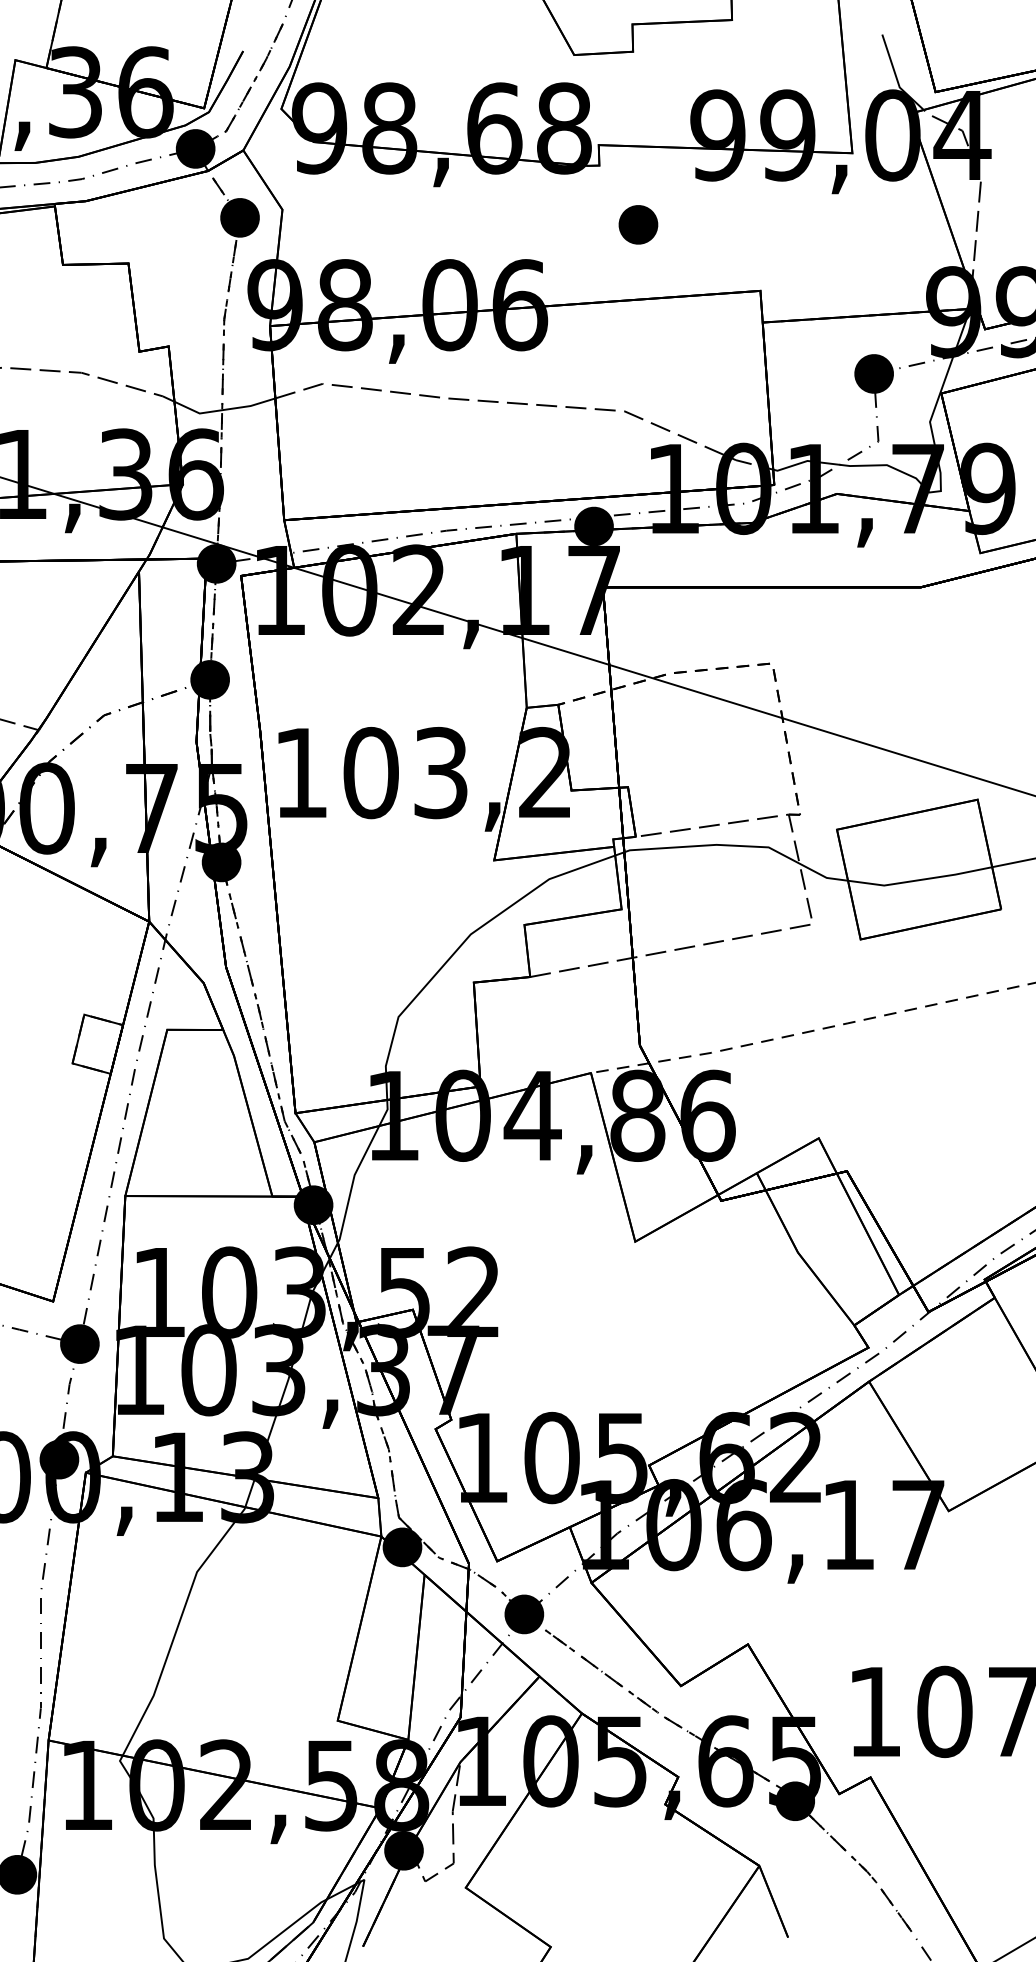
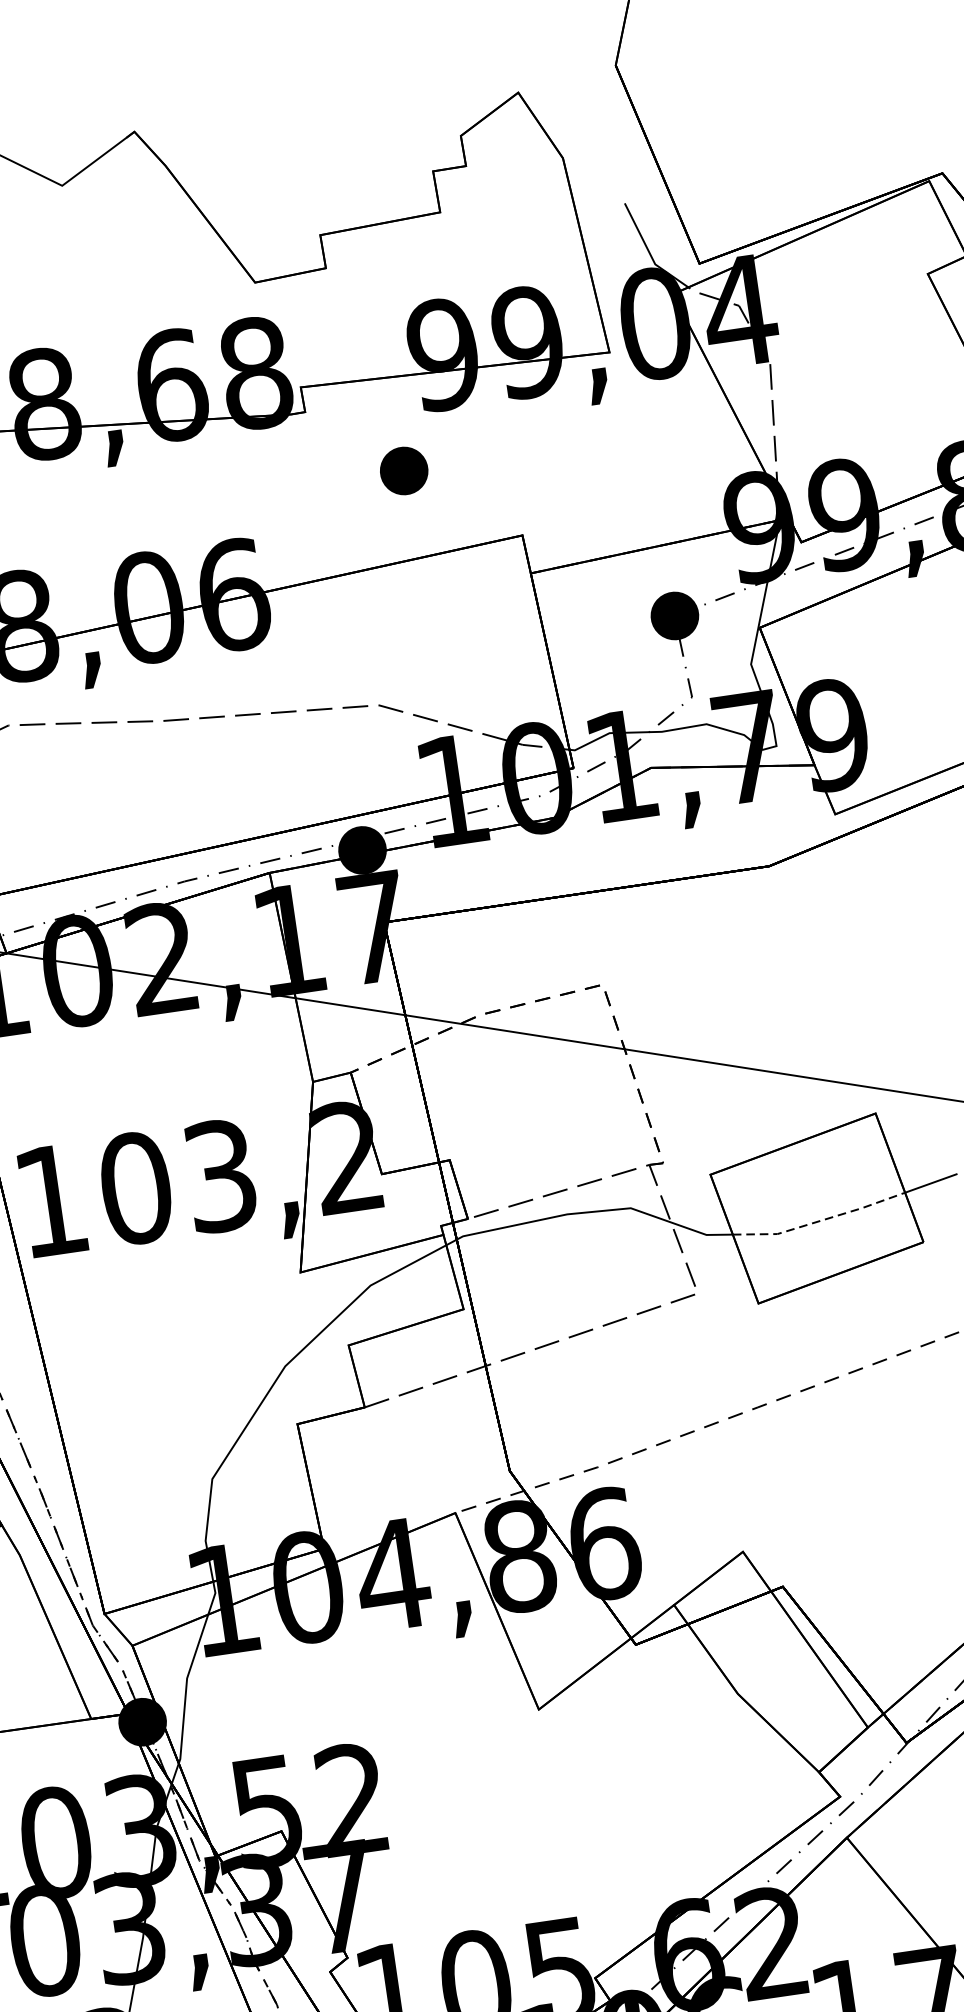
part: (638, 224) -> (404, 470), moved
line: (920, 880) -> (820, 1221), solid -> dashed

